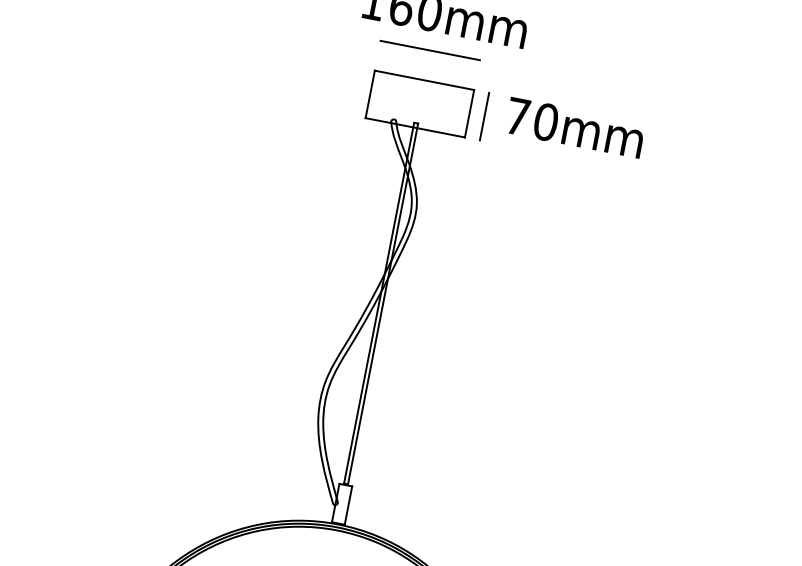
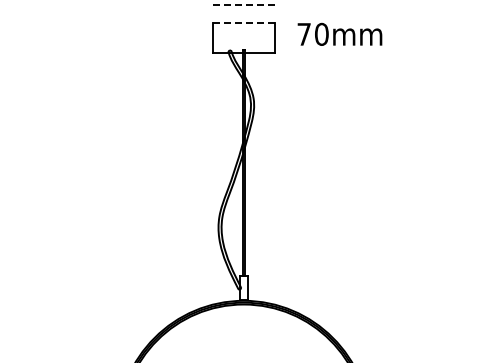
line: (431, 50) -> (244, 4), solid -> dashed
line: (425, 80) -> (244, 23), solid -> dashed
line: (485, 117) -> (284, 38), removed

